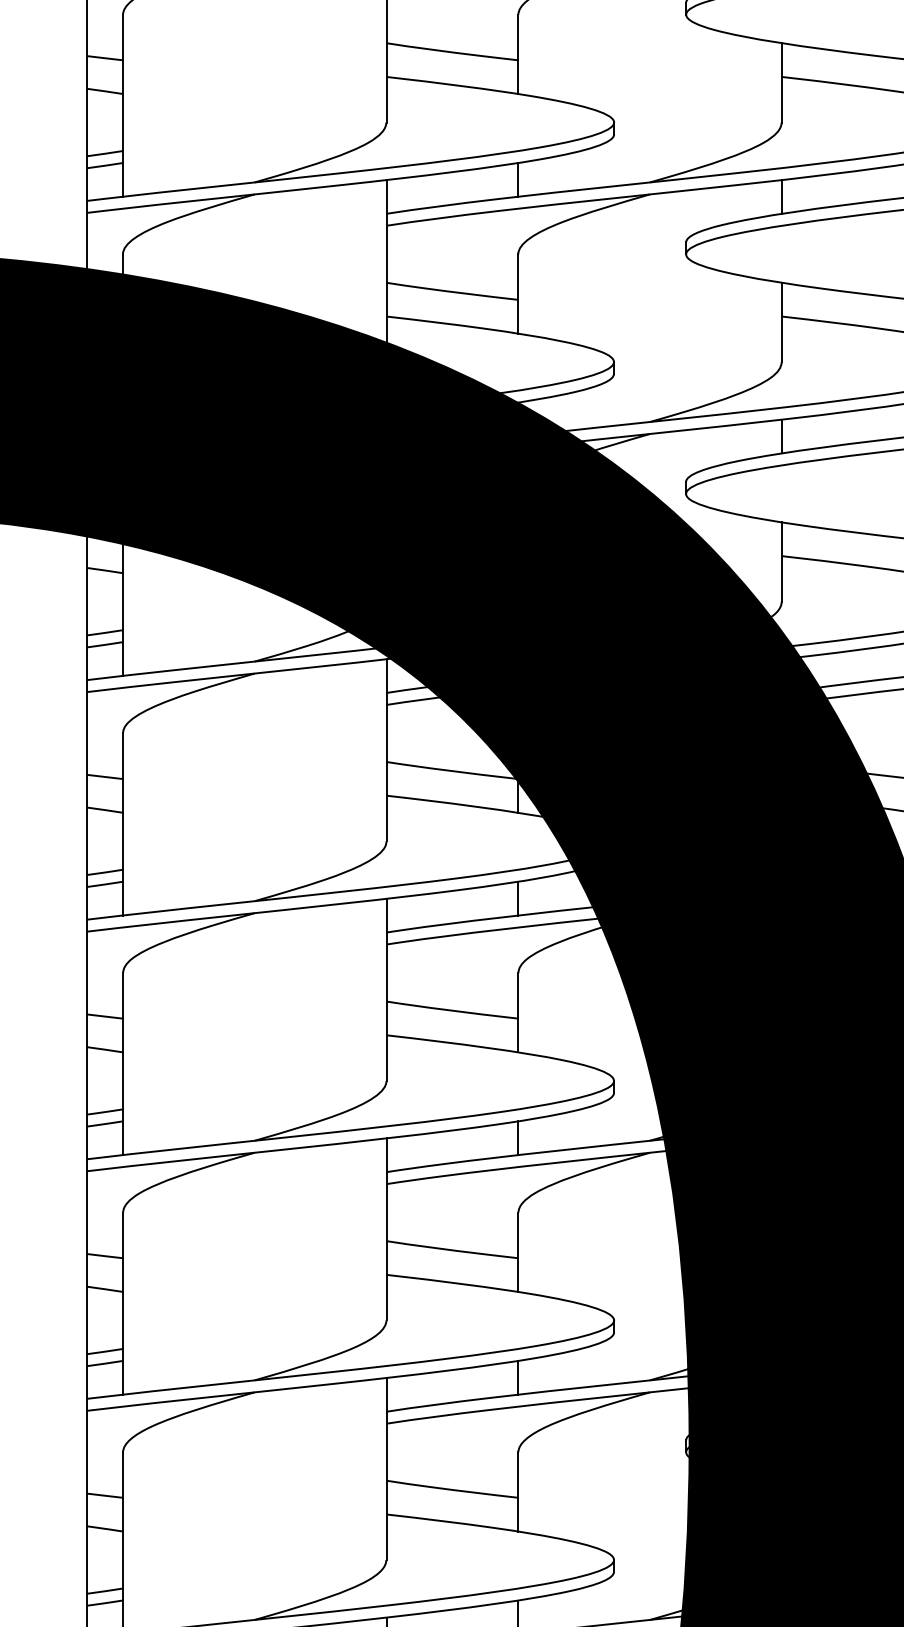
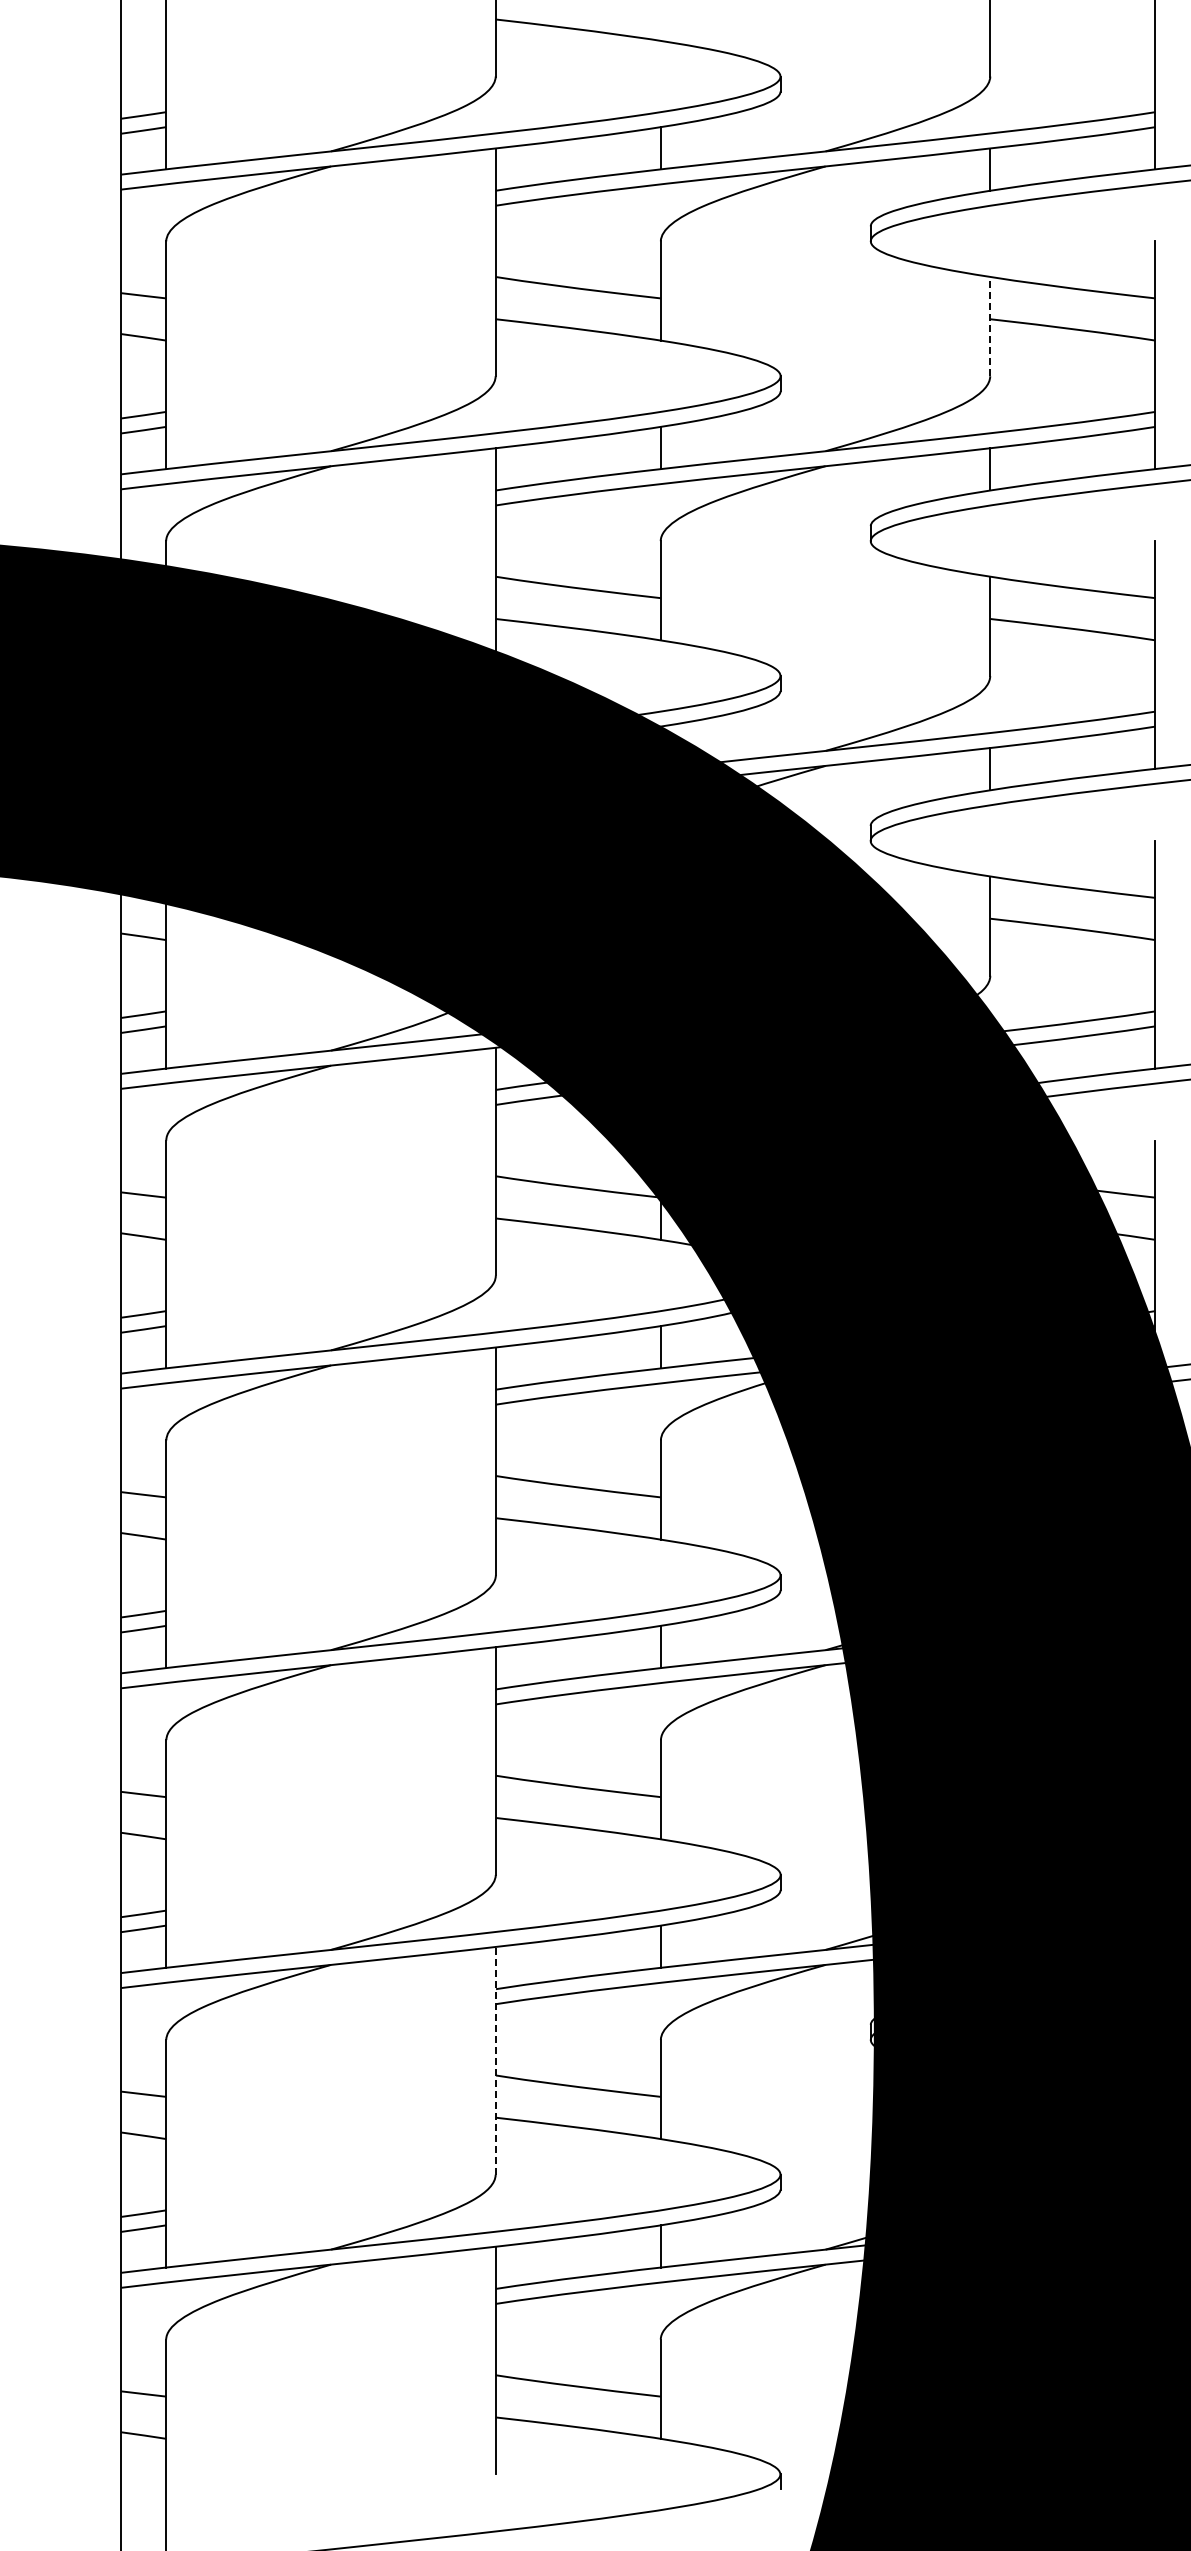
line: (781, 82) -> (990, 326), solid -> dashed
line: (386, 1468) -> (495, 2060), solid -> dashed

